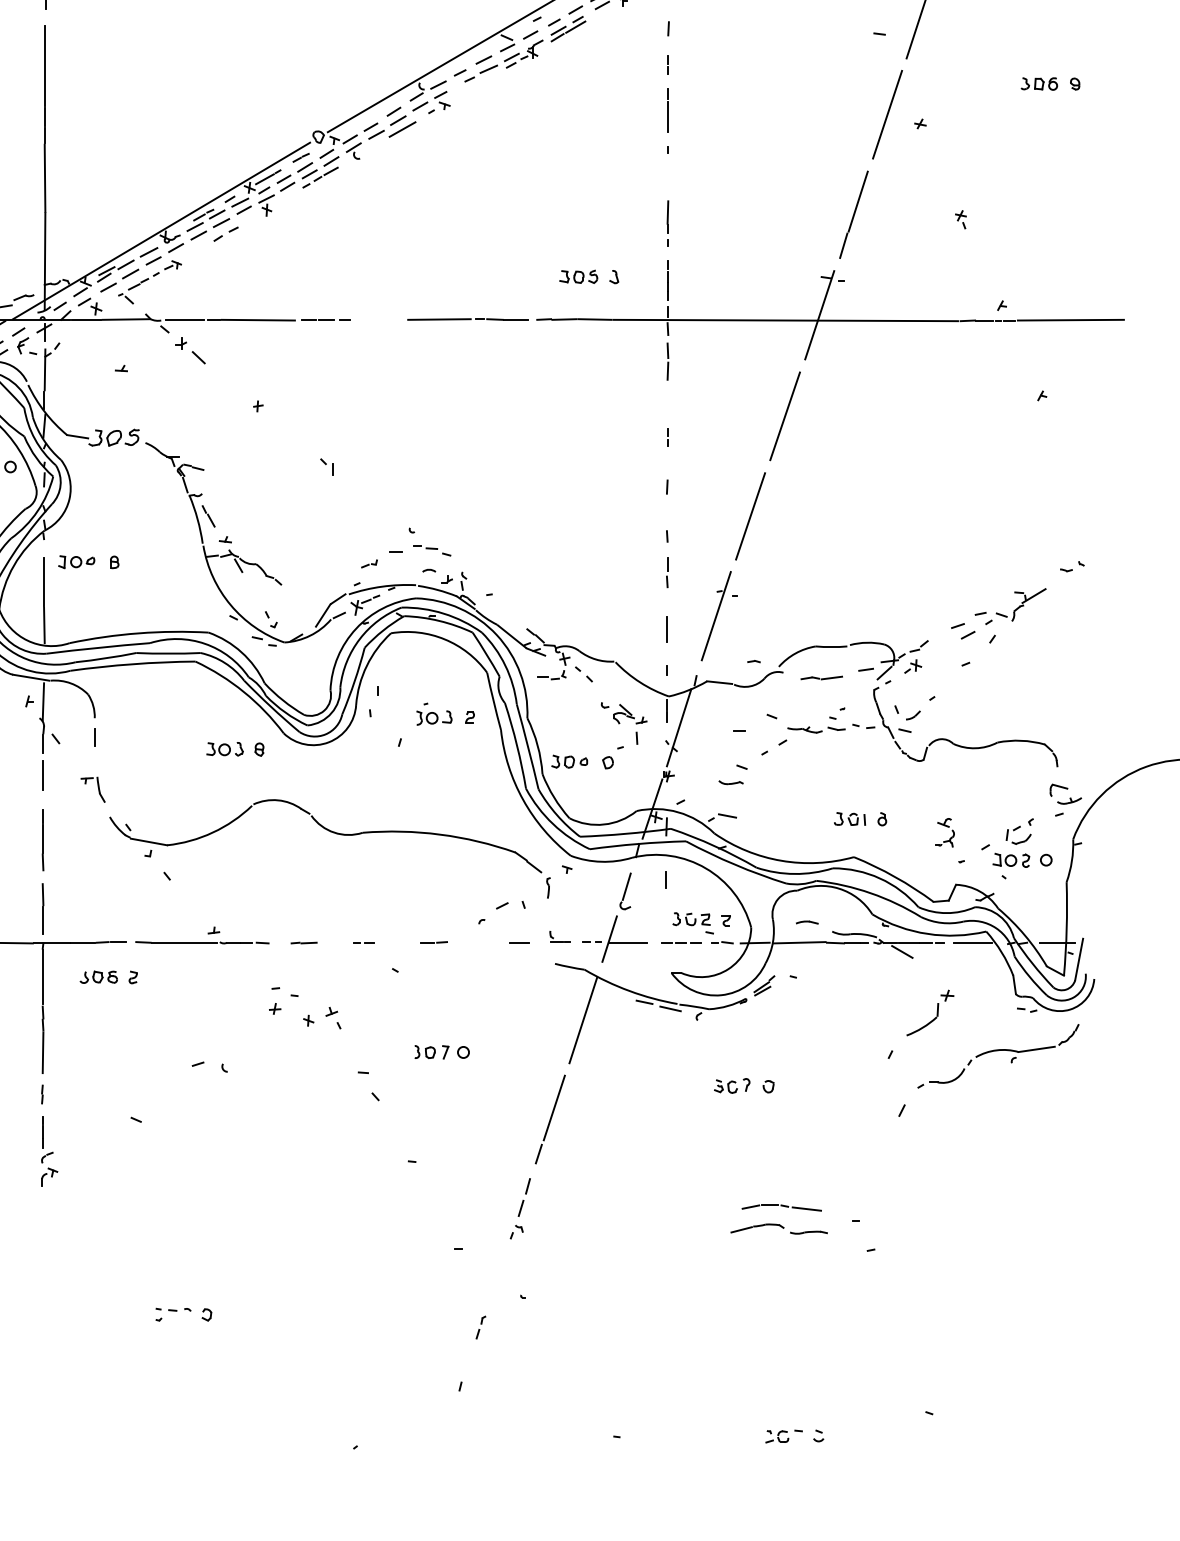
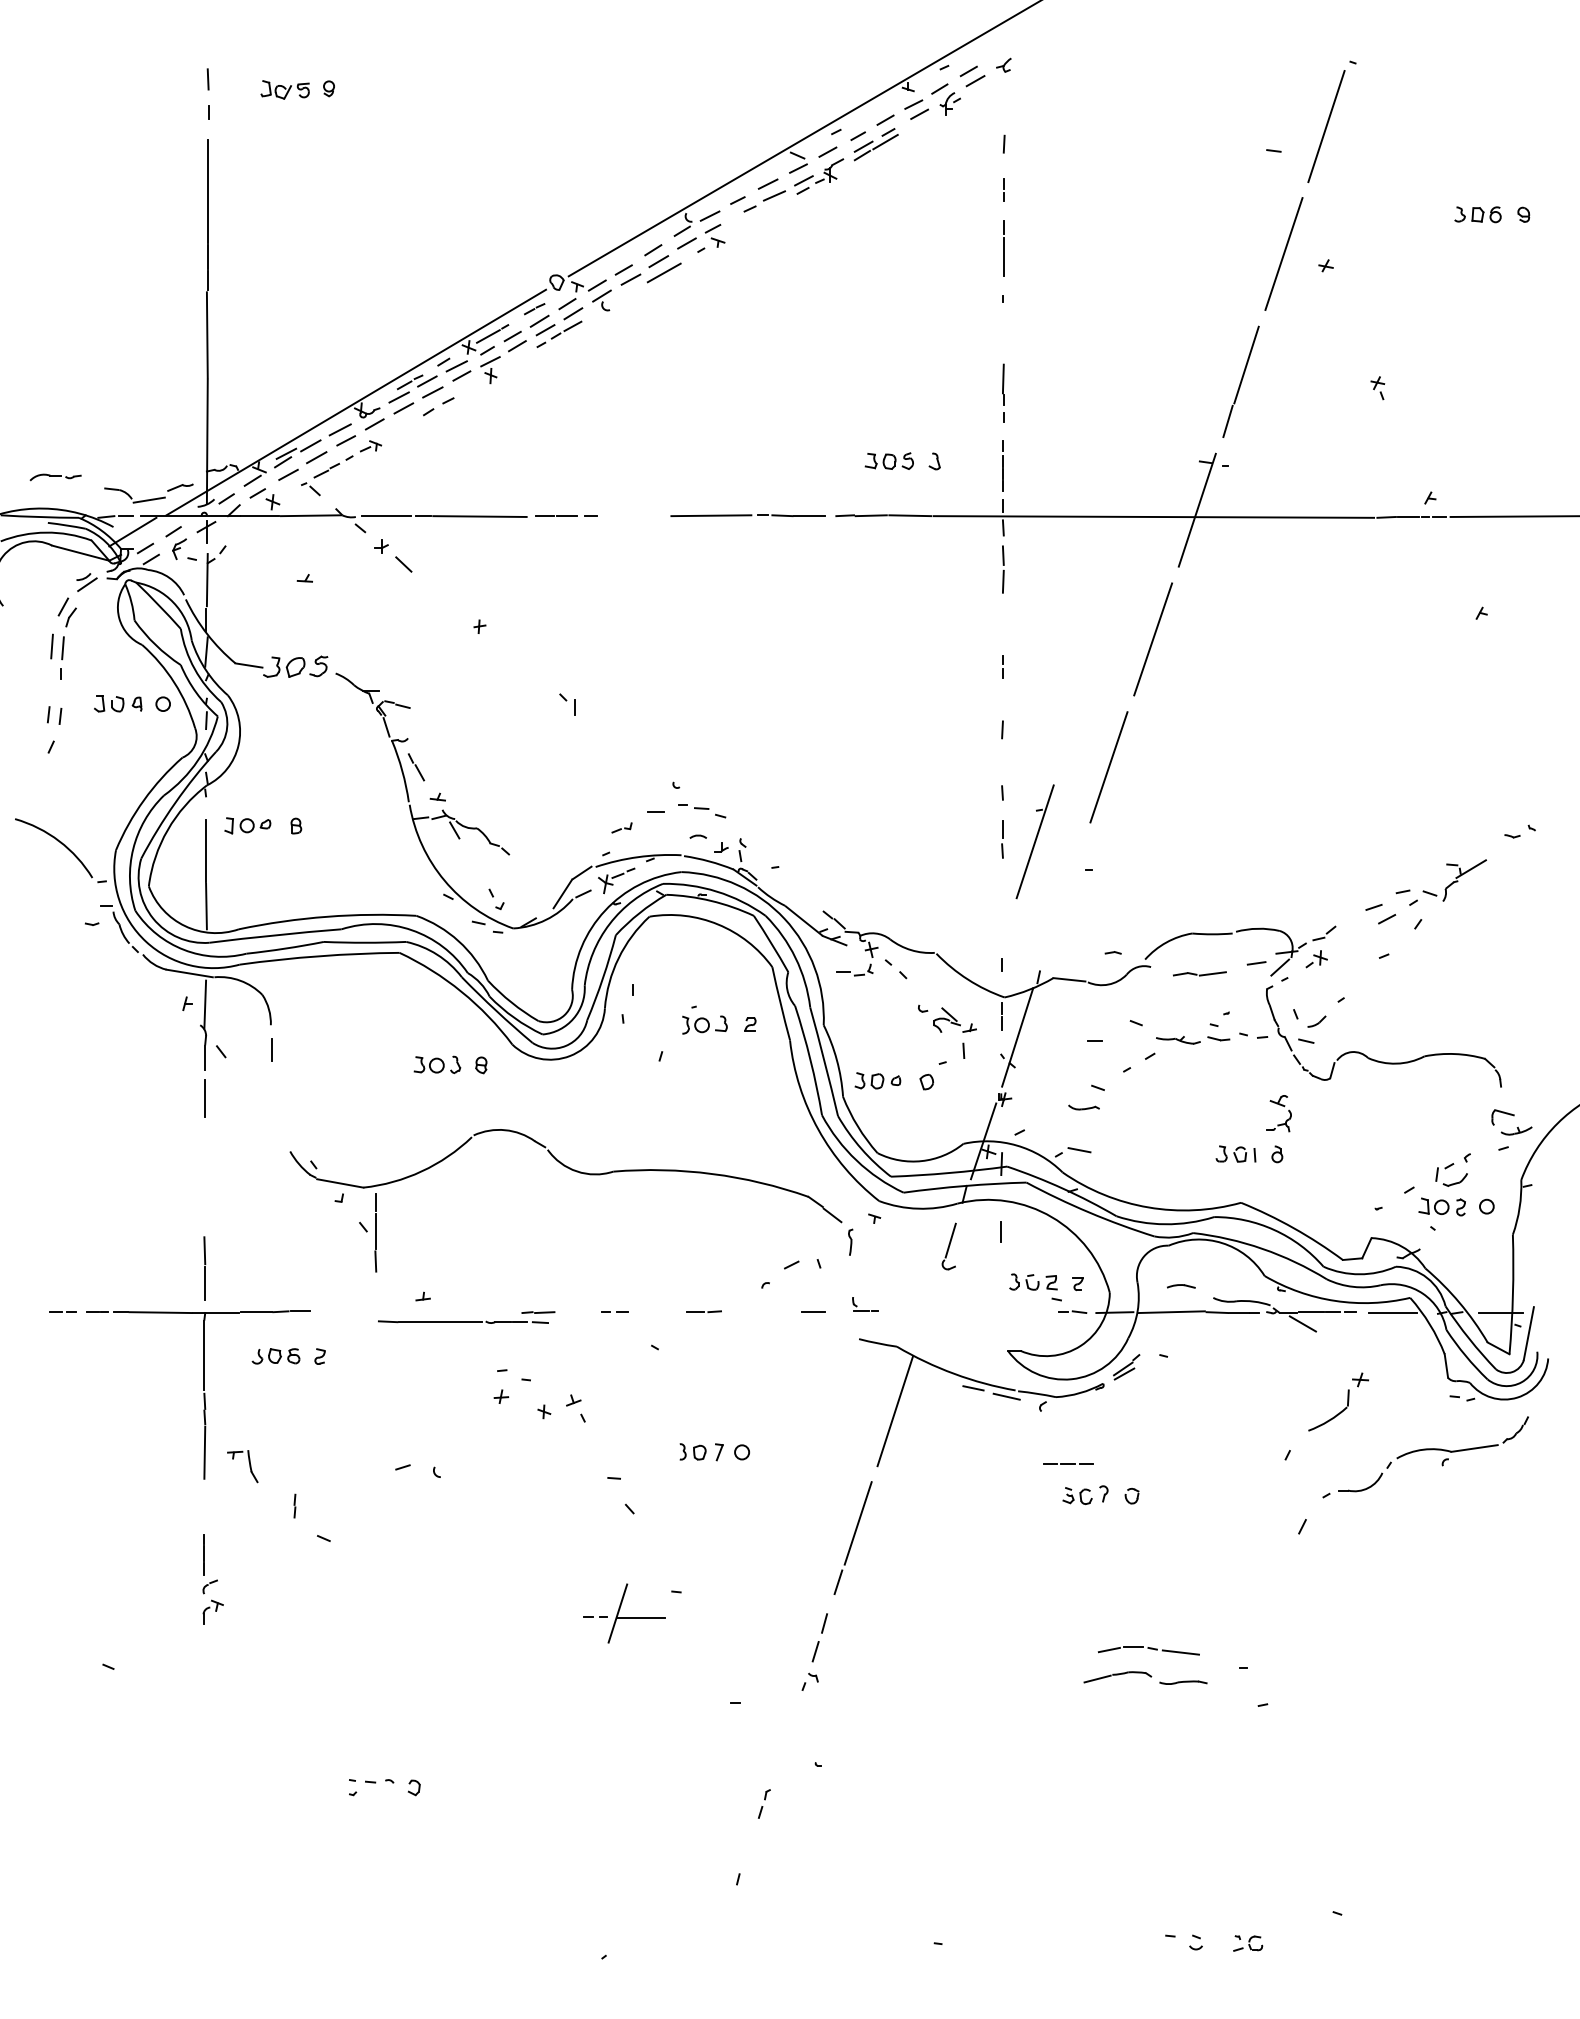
part: (715, 615) -> (1034, 841), moved
line: (667, 629) -> (1002, 911), removed
part: (98, 789) -> (249, 1466), moved
part: (945, 826) -> (1279, 1105), moved
part: (42, 839) -> (375, 1232), moved
part: (614, 939) -> (624, 1613), moved
part: (202, 942) -> (463, 1321), moved
line: (681, 942) -> (1068, 1463), moved
line: (42, 1094) -> (294, 1505), moved
part: (777, 1436) -> (1248, 1943), moved

